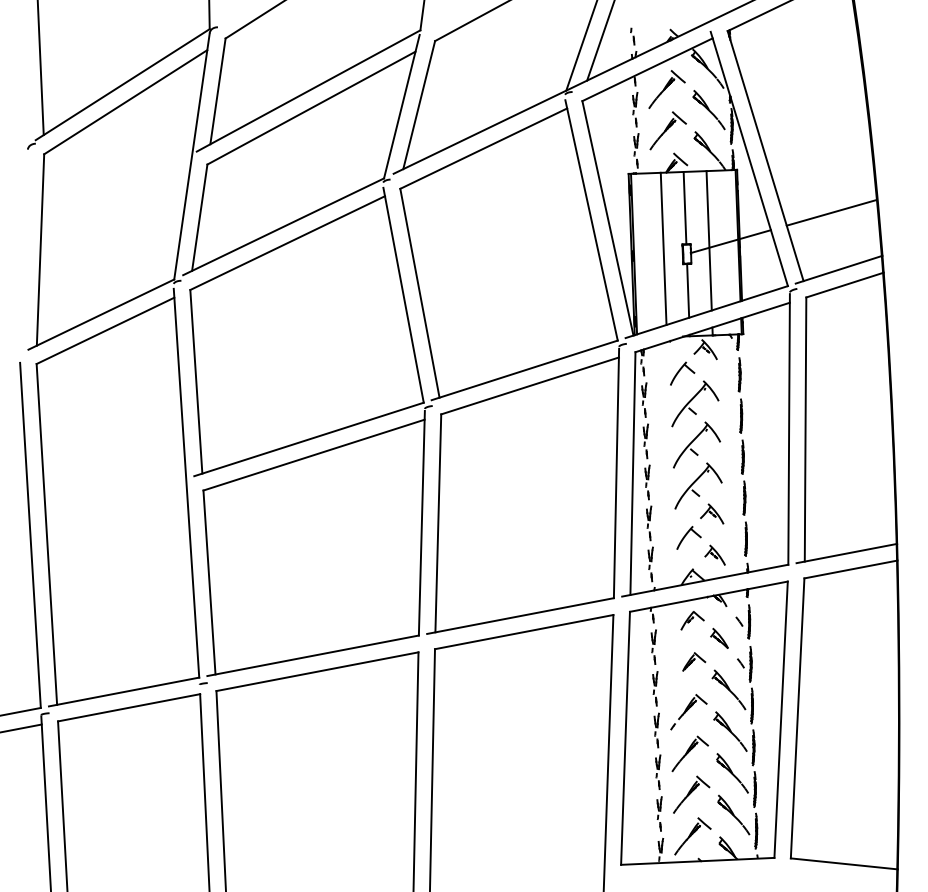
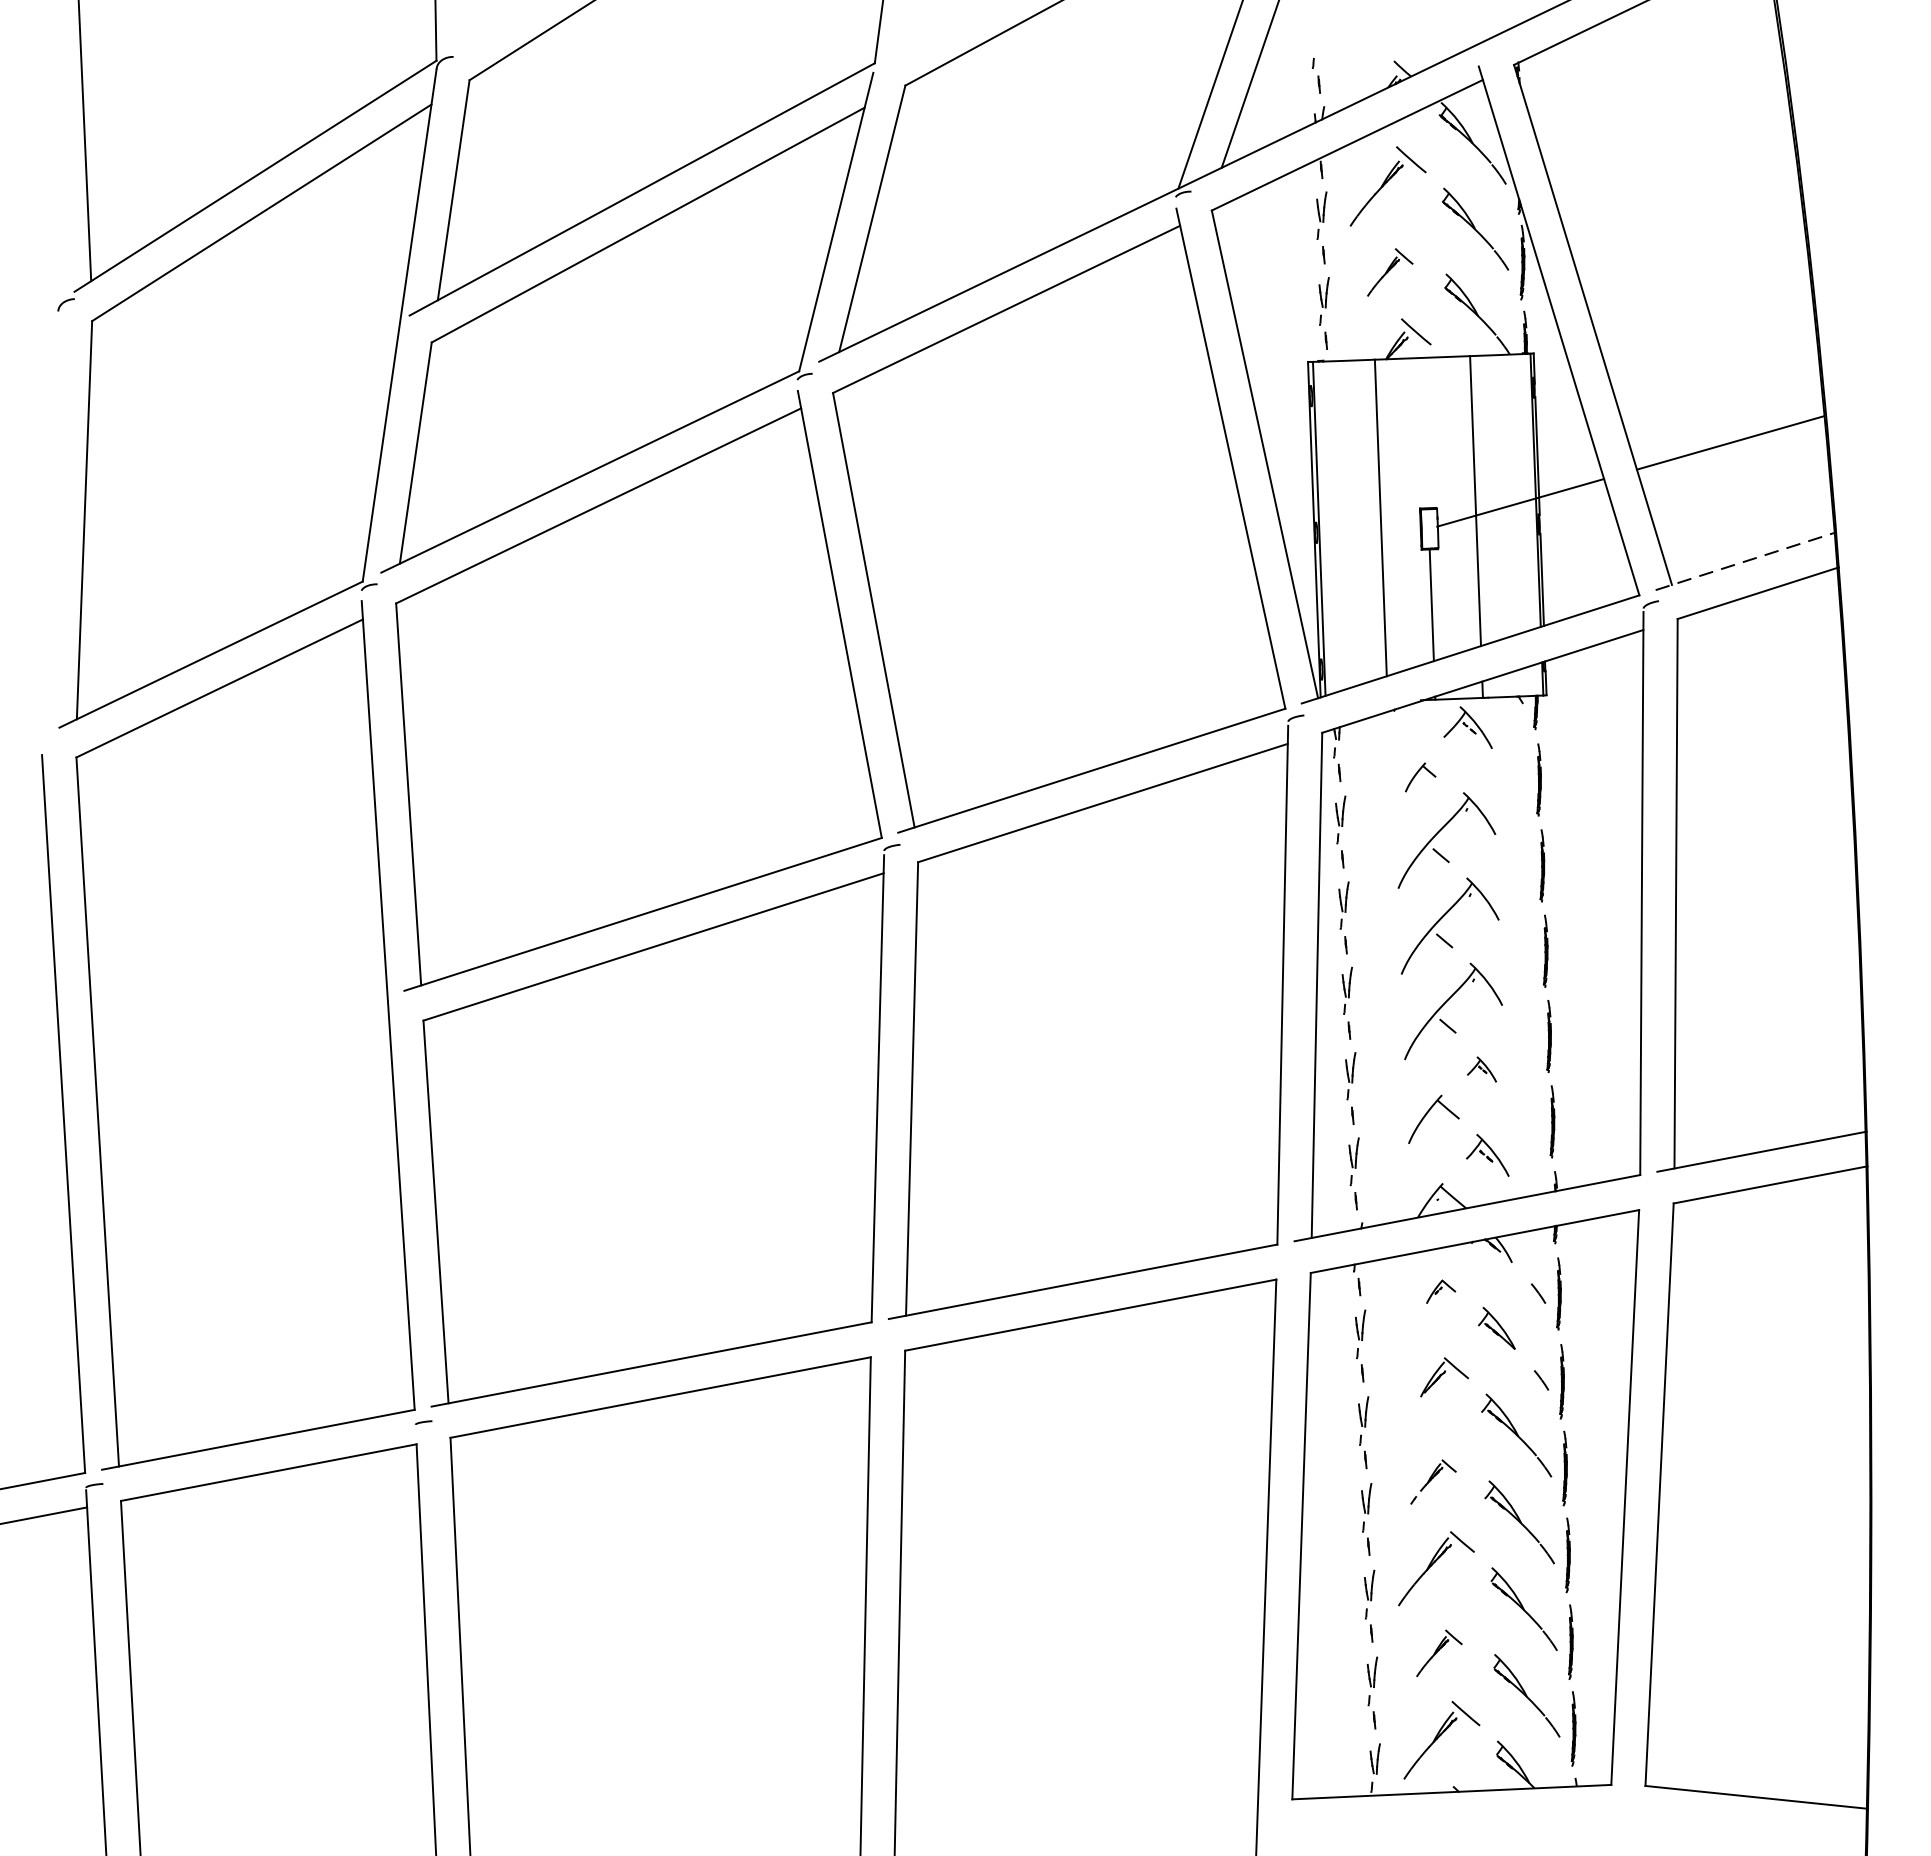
part: (667, 130) -> (1388, 271), size x0.6
line: (684, 207) -> (1424, 431), removed
line: (839, 269) -> (1746, 560), solid -> dashed
part: (682, 373) -> (1420, 777), size x0.6
part: (712, 513) -> (1482, 1068), size x0.6
part: (692, 620) -> (1440, 1291), size x0.6
part: (688, 712) -> (1432, 1482), size x0.6
part: (691, 794) -> (1438, 1653), size x0.6

